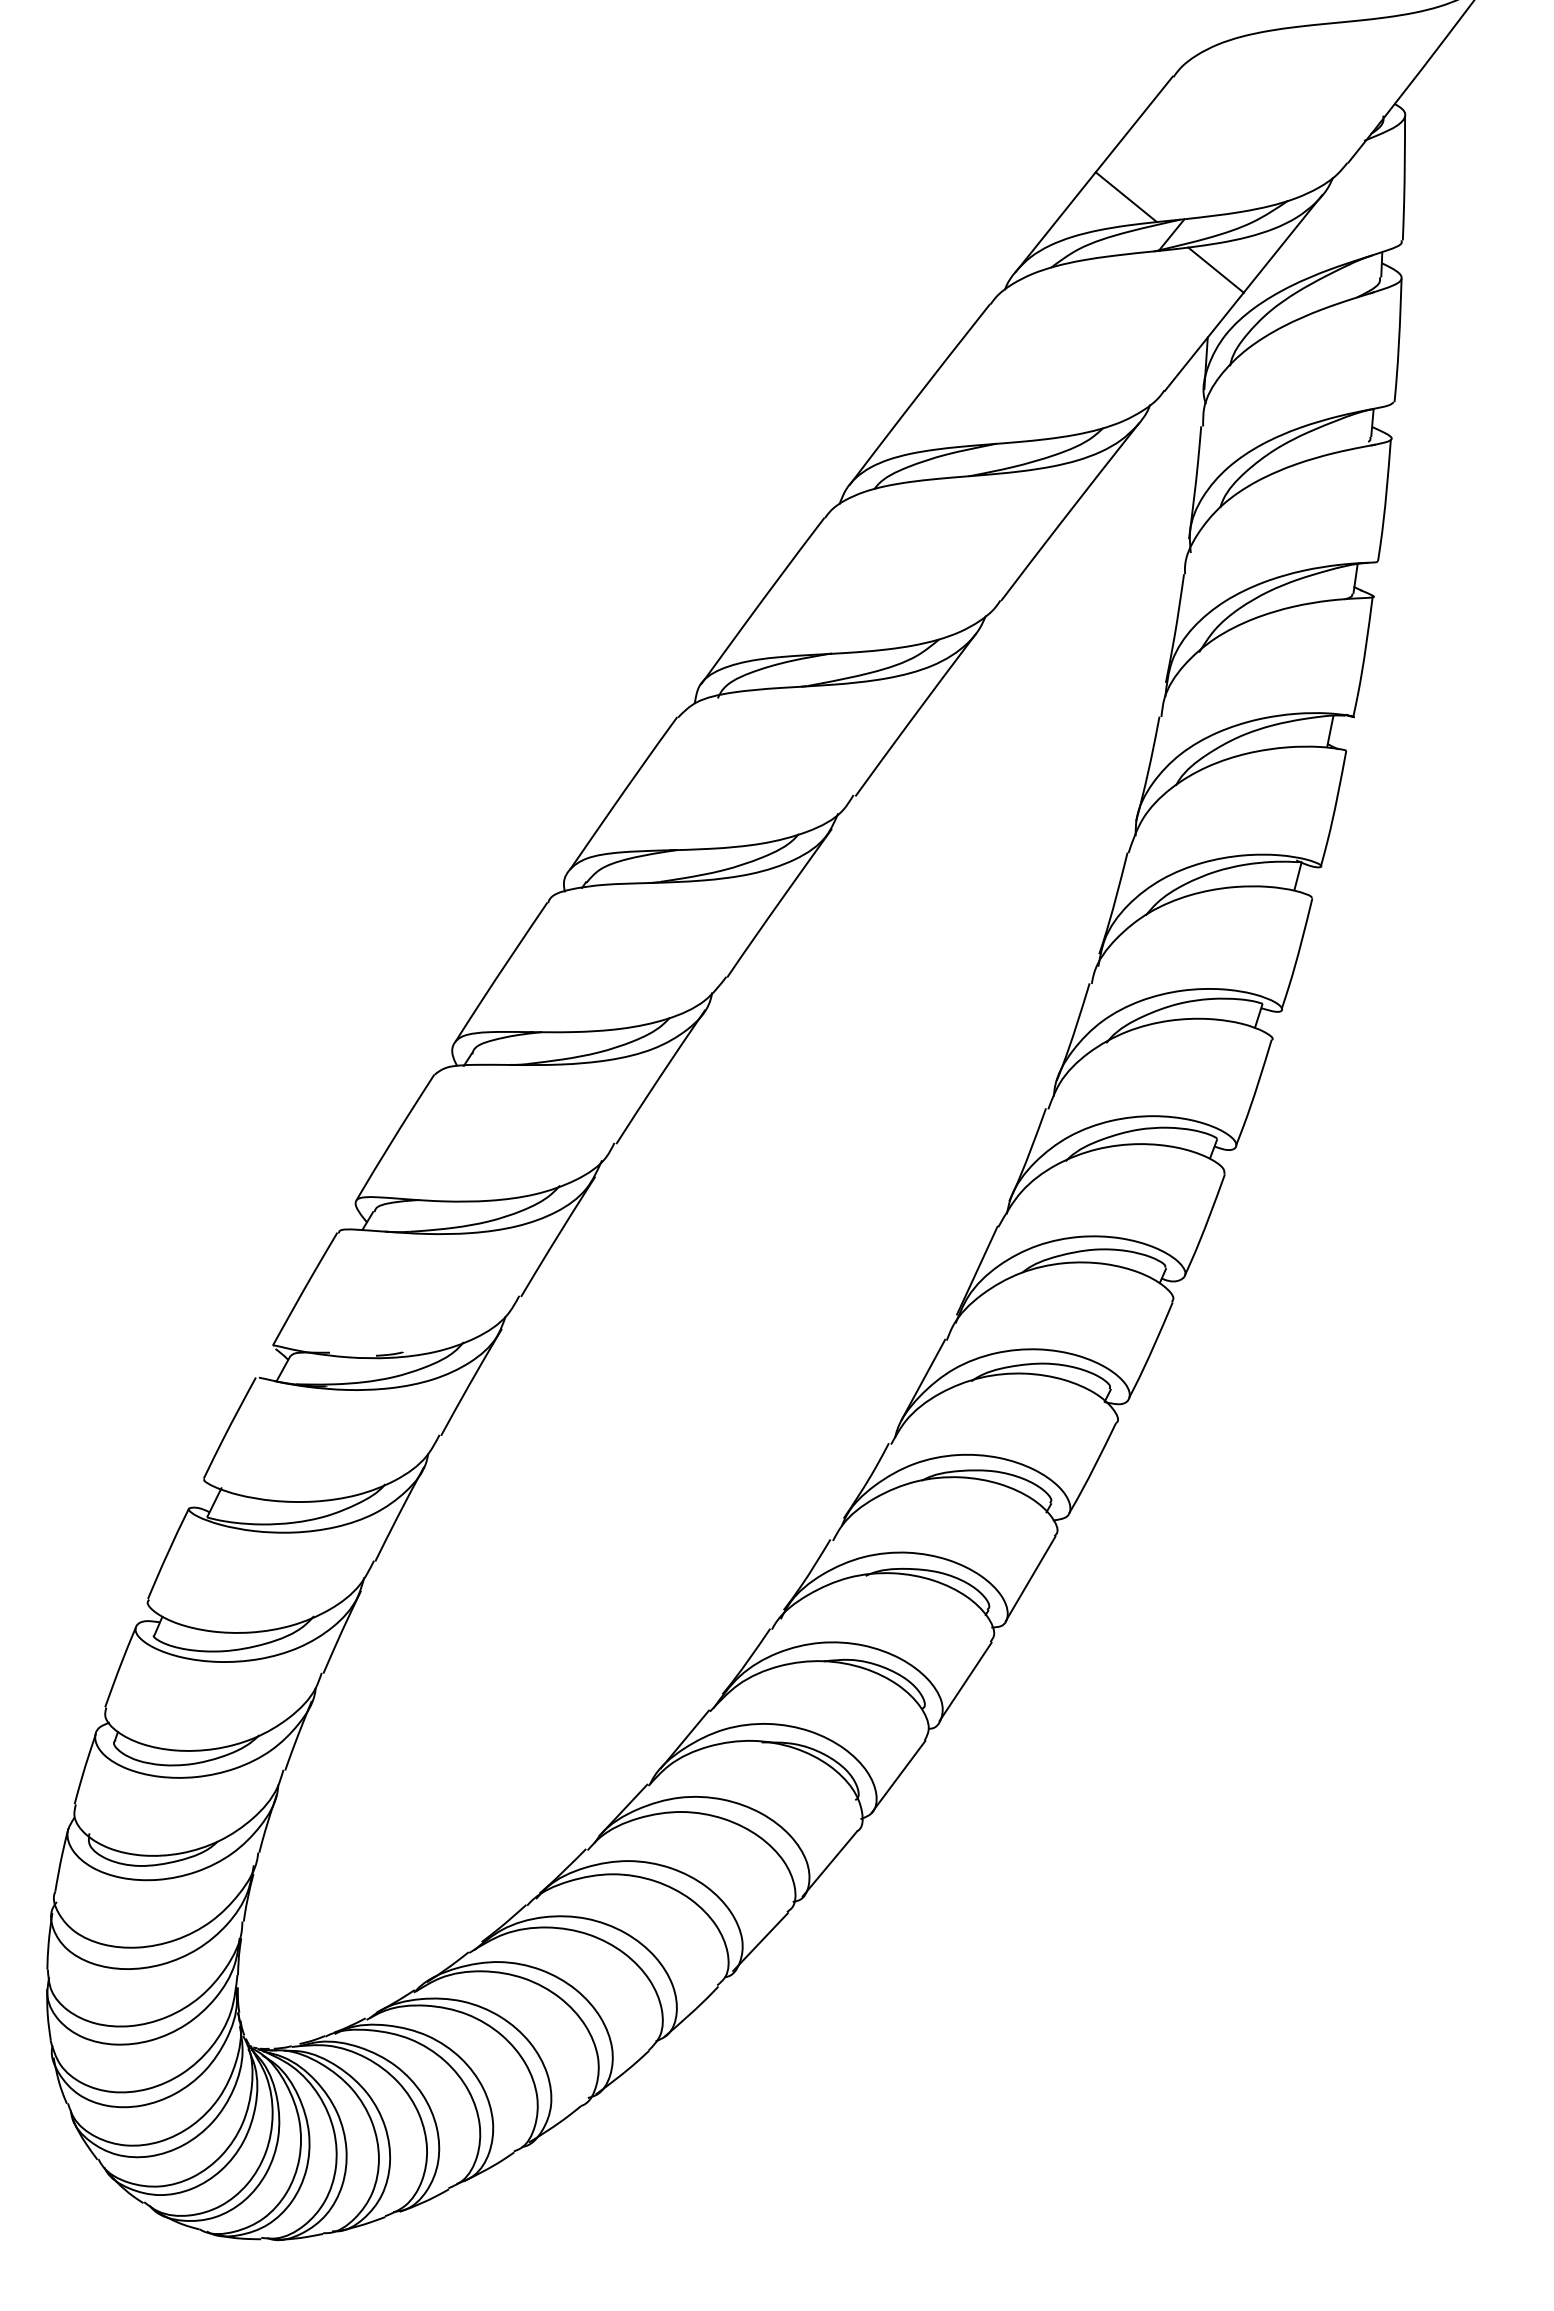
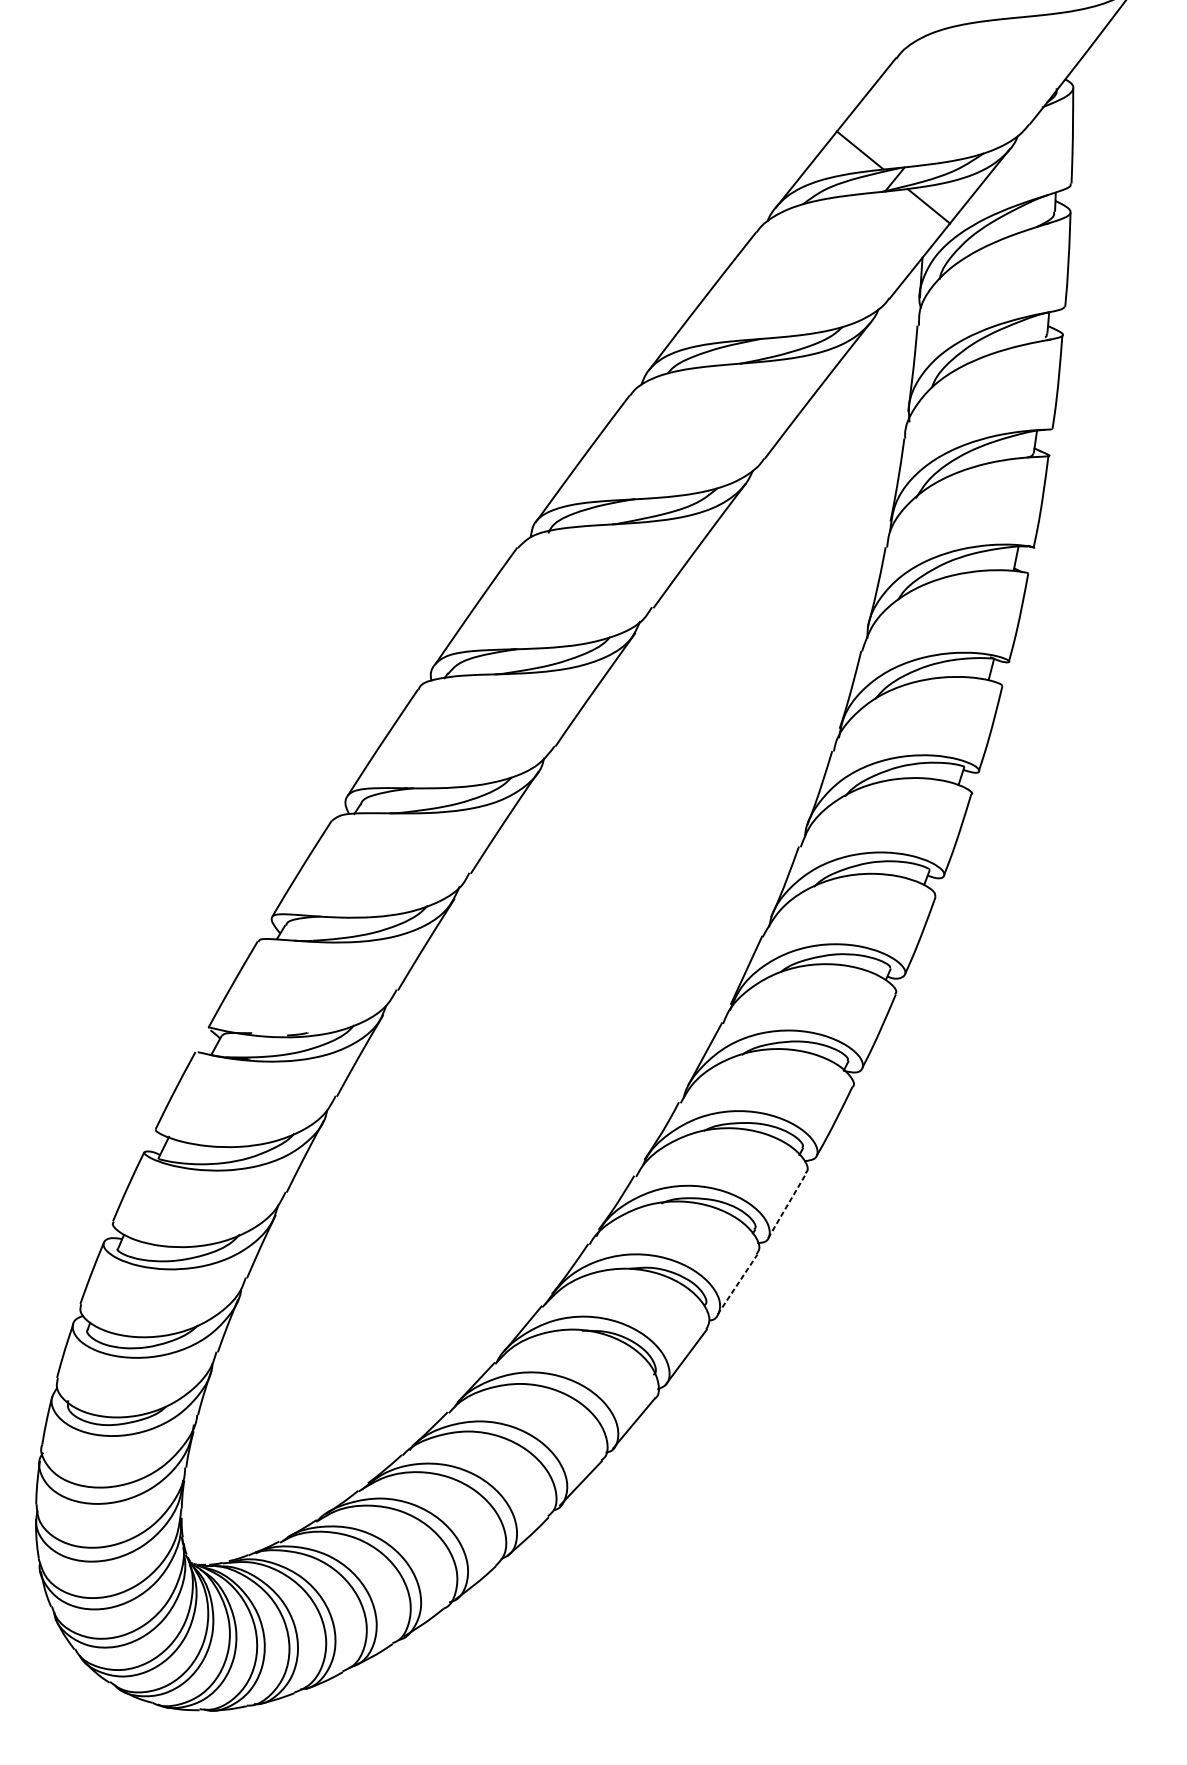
line: (1030, 1578) -> (787, 1205), solid -> dashed
line: (965, 1681) -> (737, 1284), solid -> dashed

